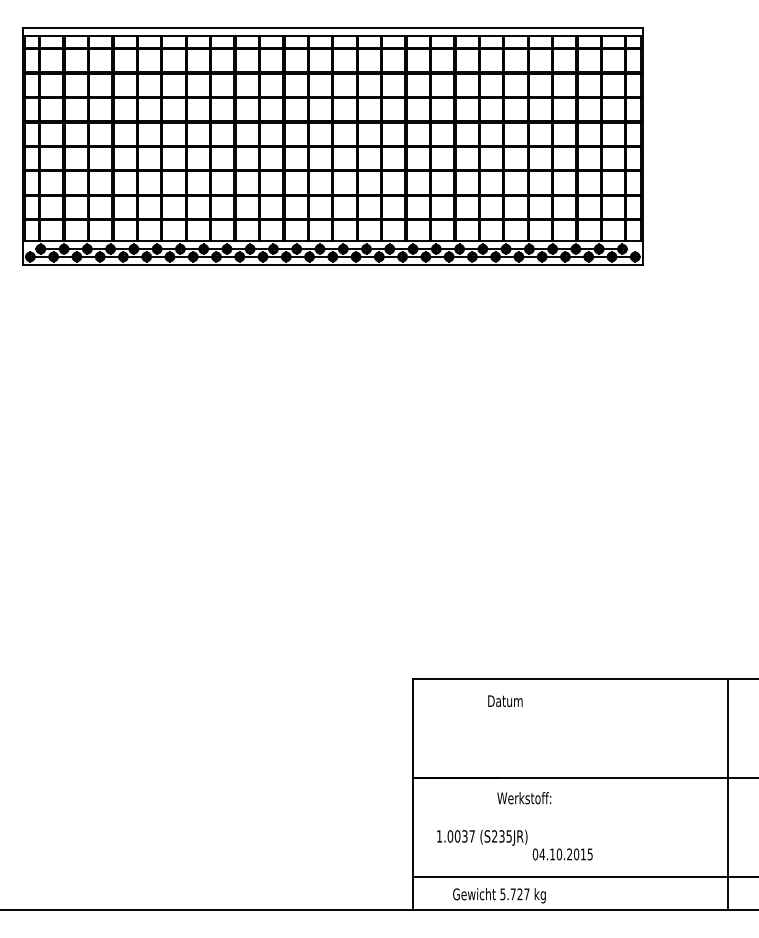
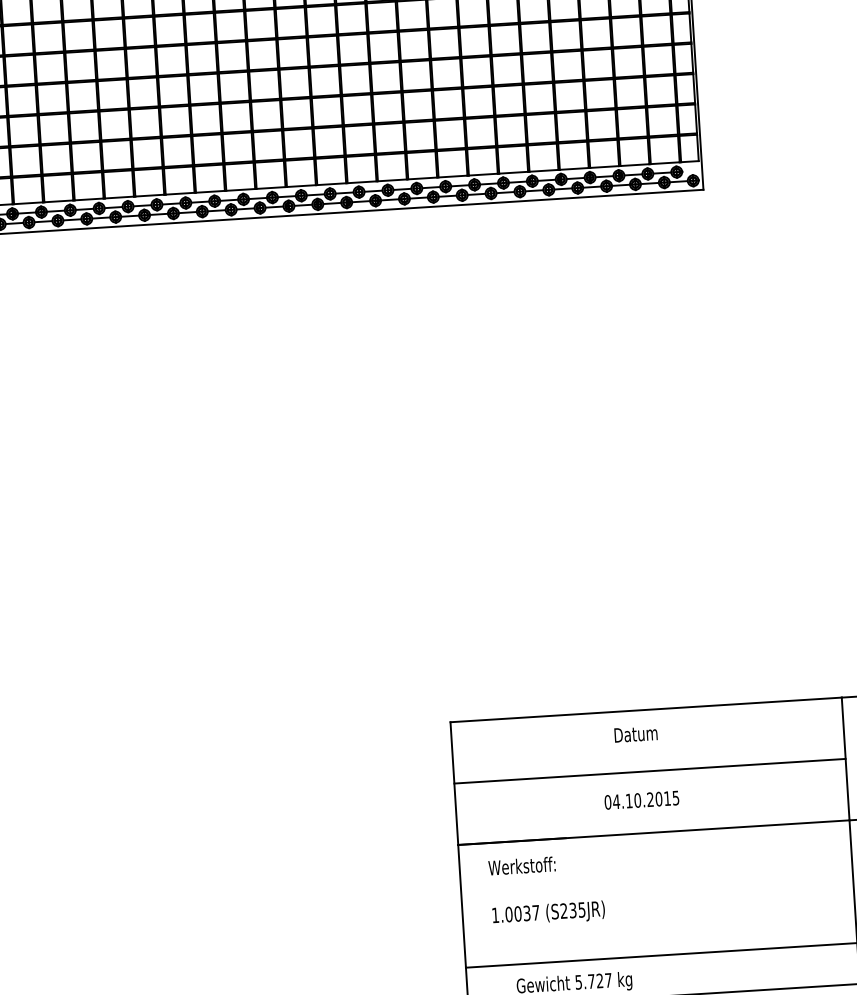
text: (505, 701) -> (636, 734), moved
line: (570, 728) -> (649, 771), added
text: (524, 798) -> (522, 866), moved
text: (562, 854) -> (641, 800), moved

